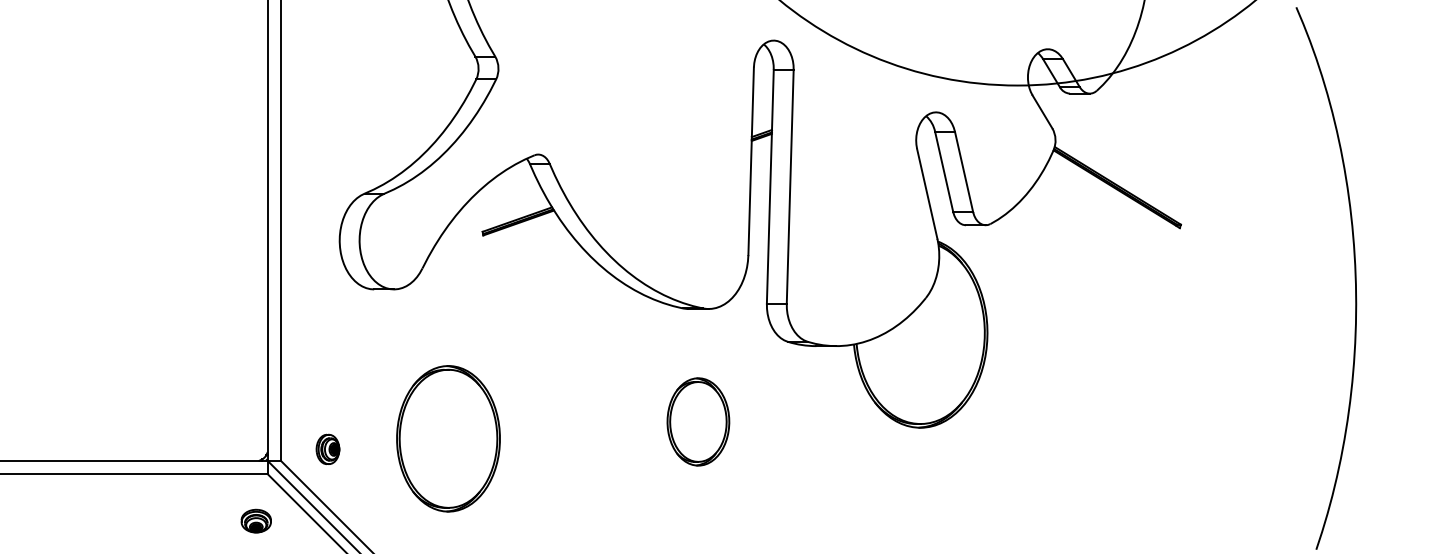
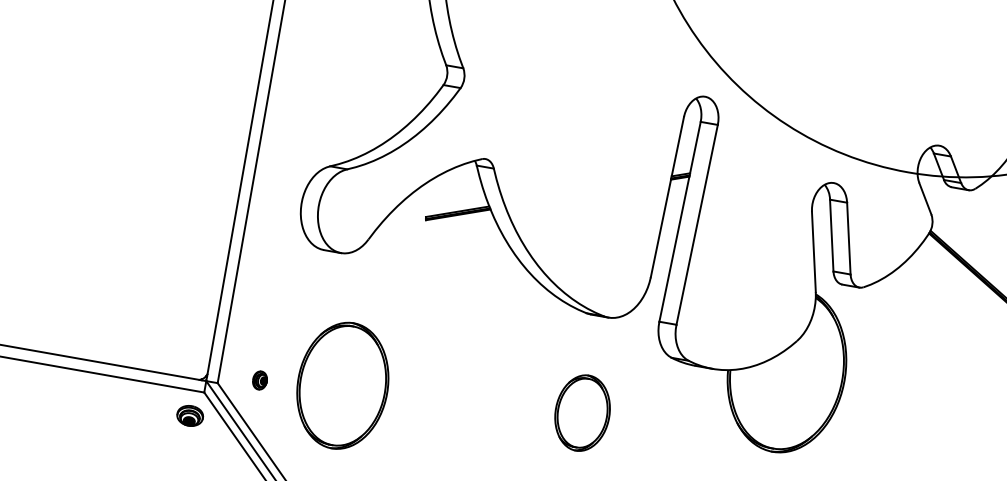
part: (448, 438) -> (342, 385), moved
part: (327, 448) -> (259, 379), size x0.7
part: (255, 520) -> (189, 415), moved

